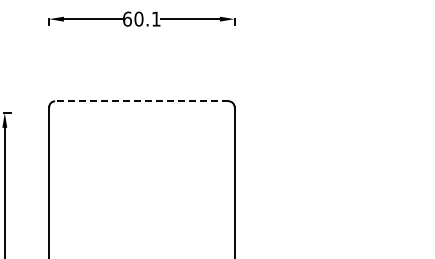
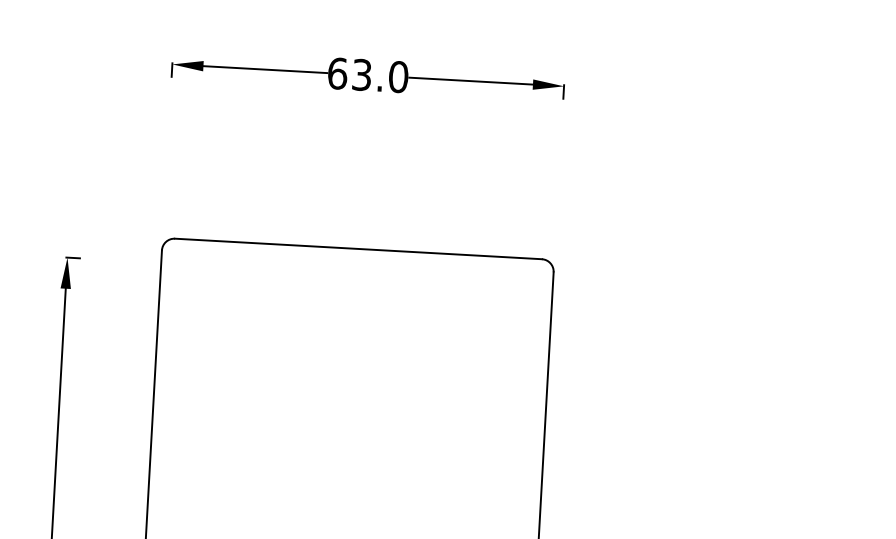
text: (147, 18) -> (380, 74), 60.1 -> 63.0
line: (141, 101) -> (357, 249), dashed -> solid

